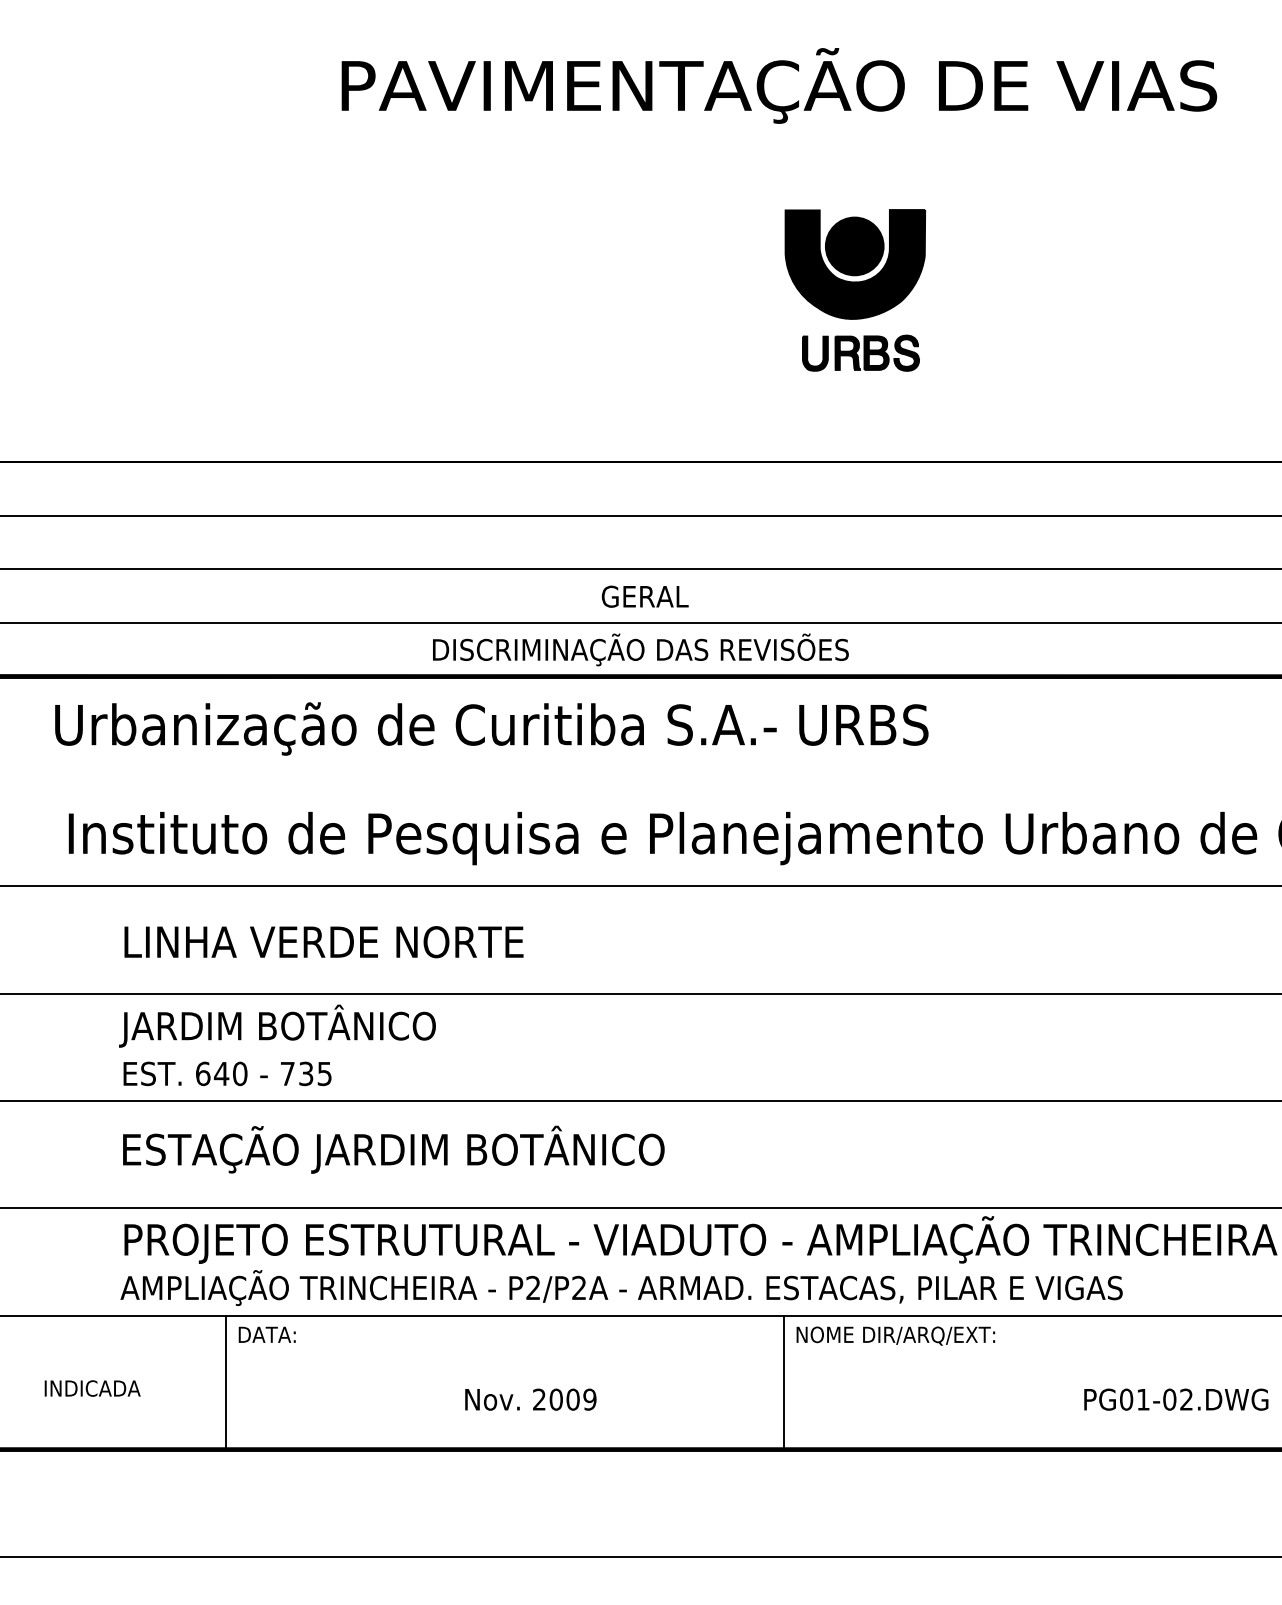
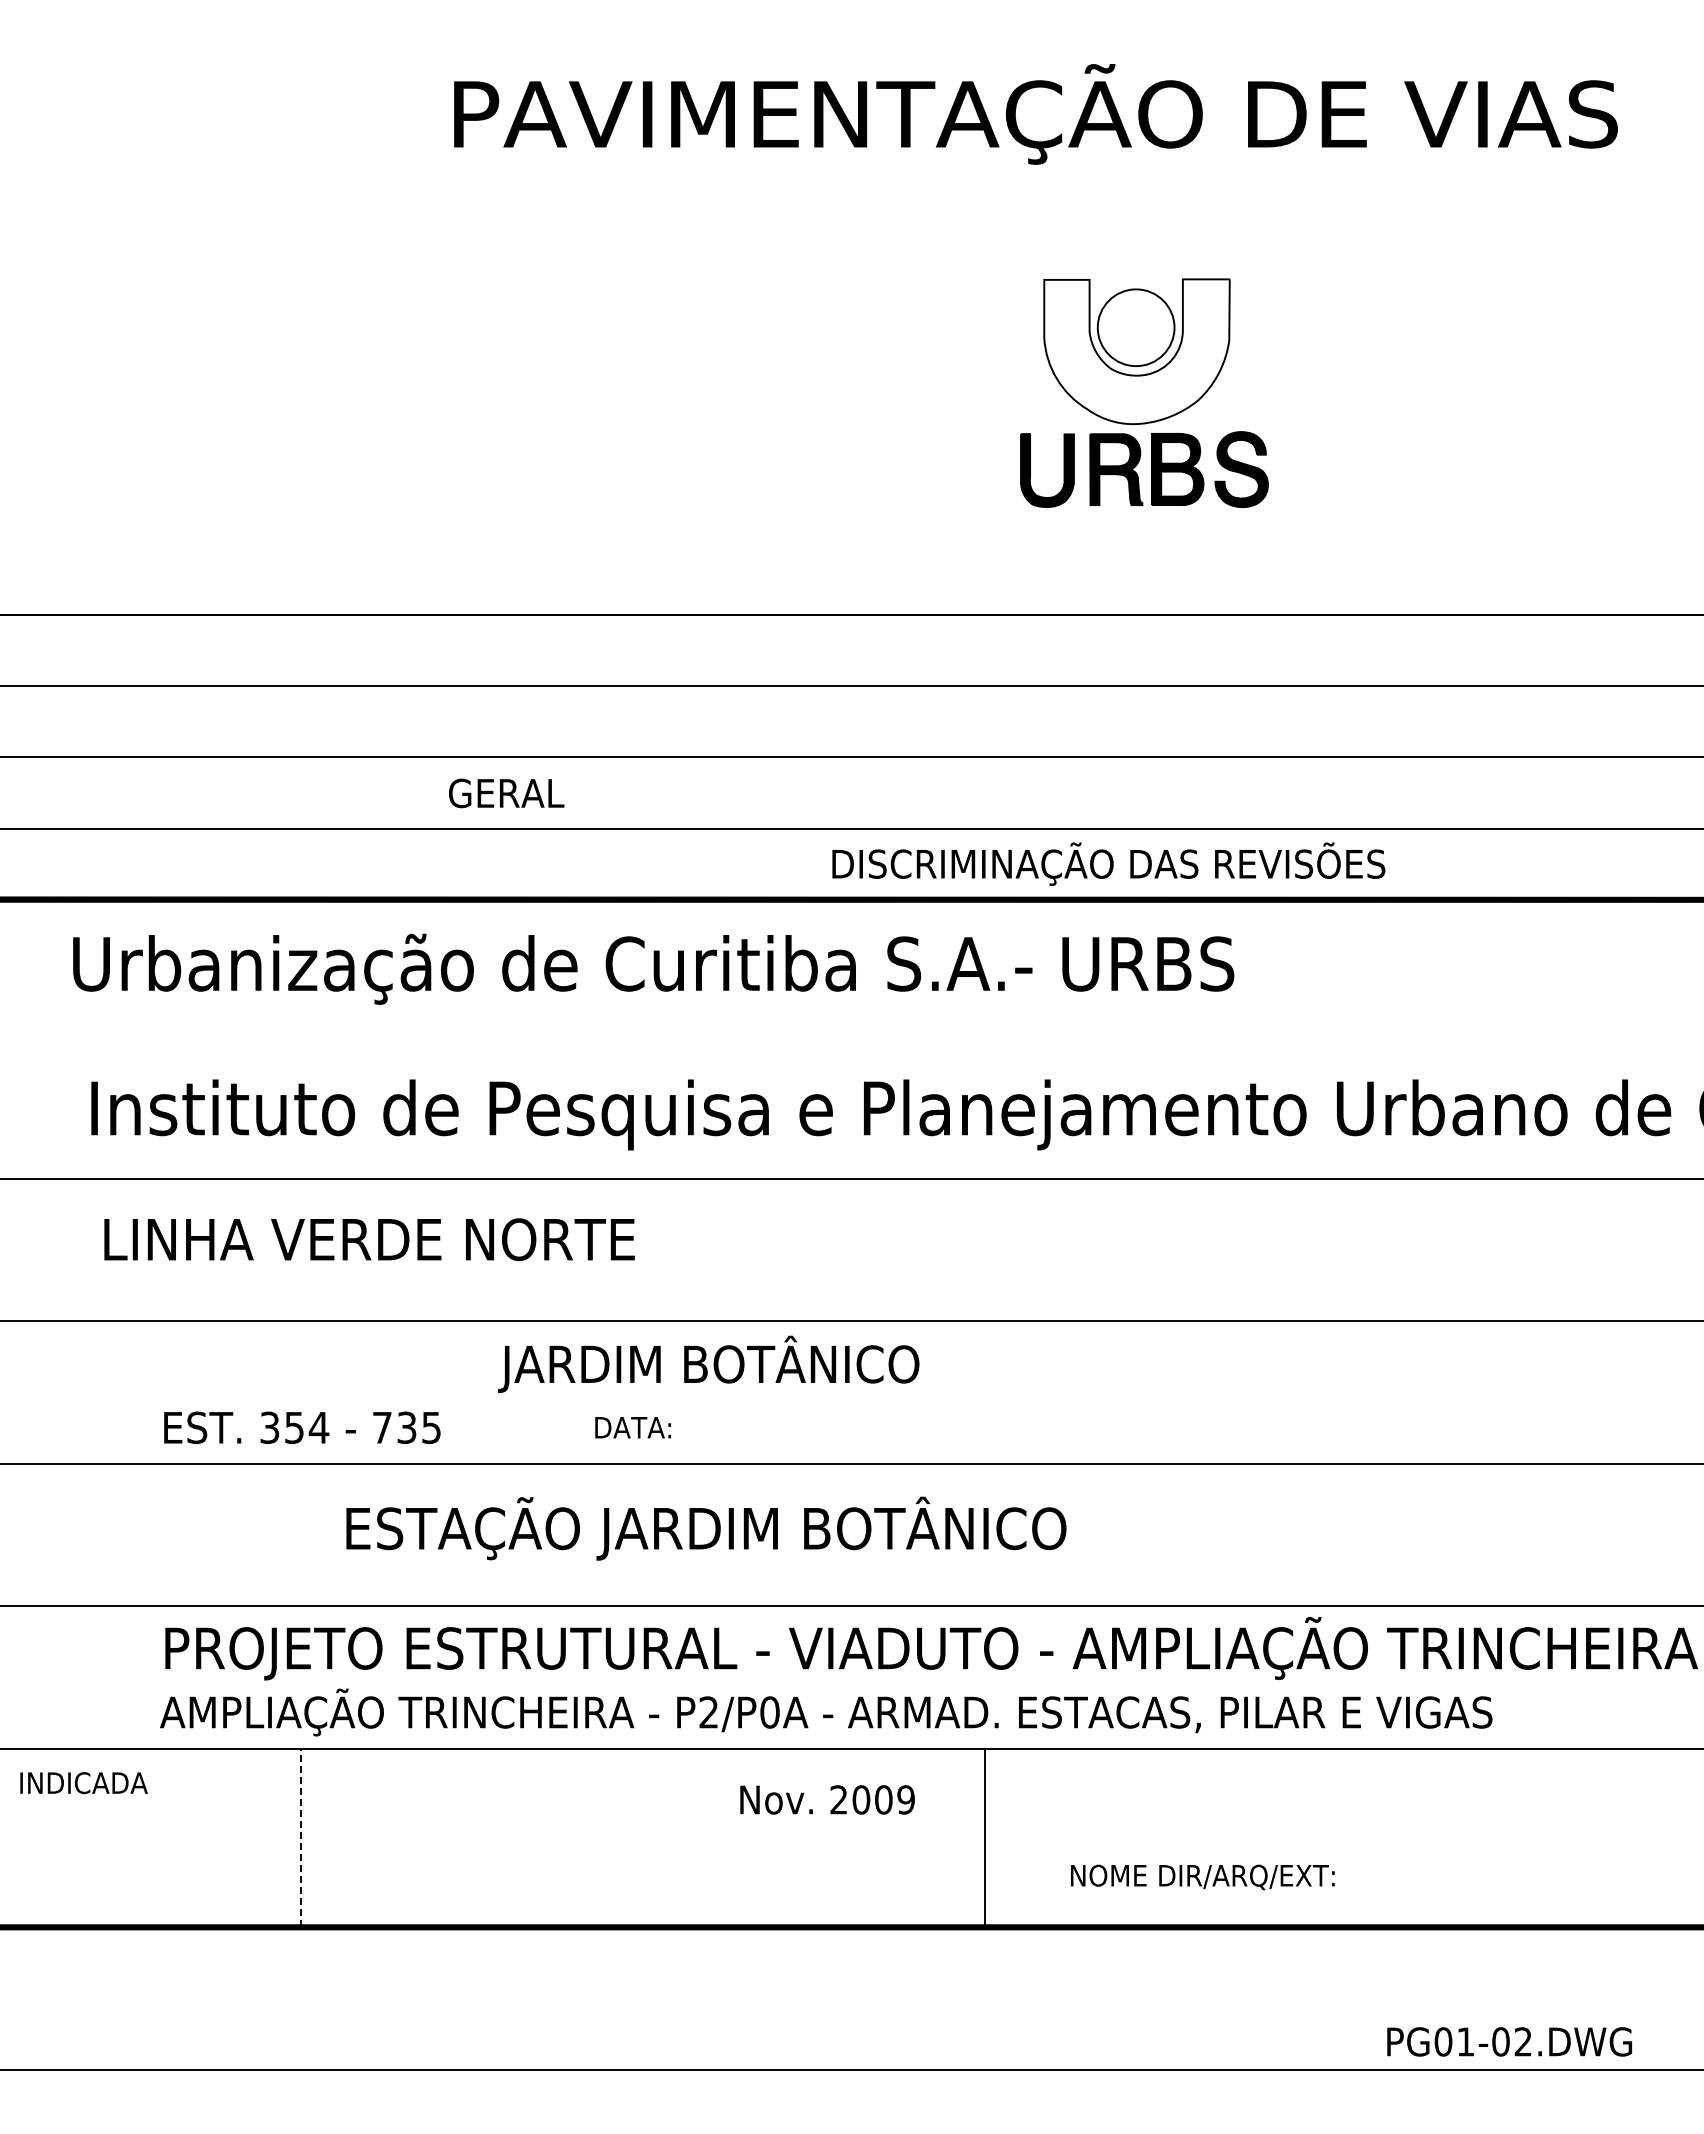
fill: (854, 246) -> (1135, 327), removed
fill: (855, 264) -> (1136, 351), removed
part: (861, 353) -> (1144, 469), size x1.6
text: (645, 596) -> (506, 793), moved
text: (640, 649) -> (1108, 863), moved
text: (323, 942) -> (369, 1239), moved
text: (277, 1026) -> (708, 1364), moved
text: (221, 1073) -> (294, 1427), 640 -> 354
text: (393, 1149) -> (706, 1528), moved
text: (578, 1288) -> (769, 1712), P2/P2A -> P2/P0A
text: (266, 1334) -> (632, 1427), moved
text: (895, 1336) -> (1202, 1877), moved
line: (226, 1382) -> (300, 1837), solid -> dashed
line: (784, 1382) -> (985, 1838), moved
text: (92, 1388) -> (83, 1783), moved
text: (530, 1399) -> (827, 1799), moved
text: (1176, 1399) -> (1509, 2041), moved

